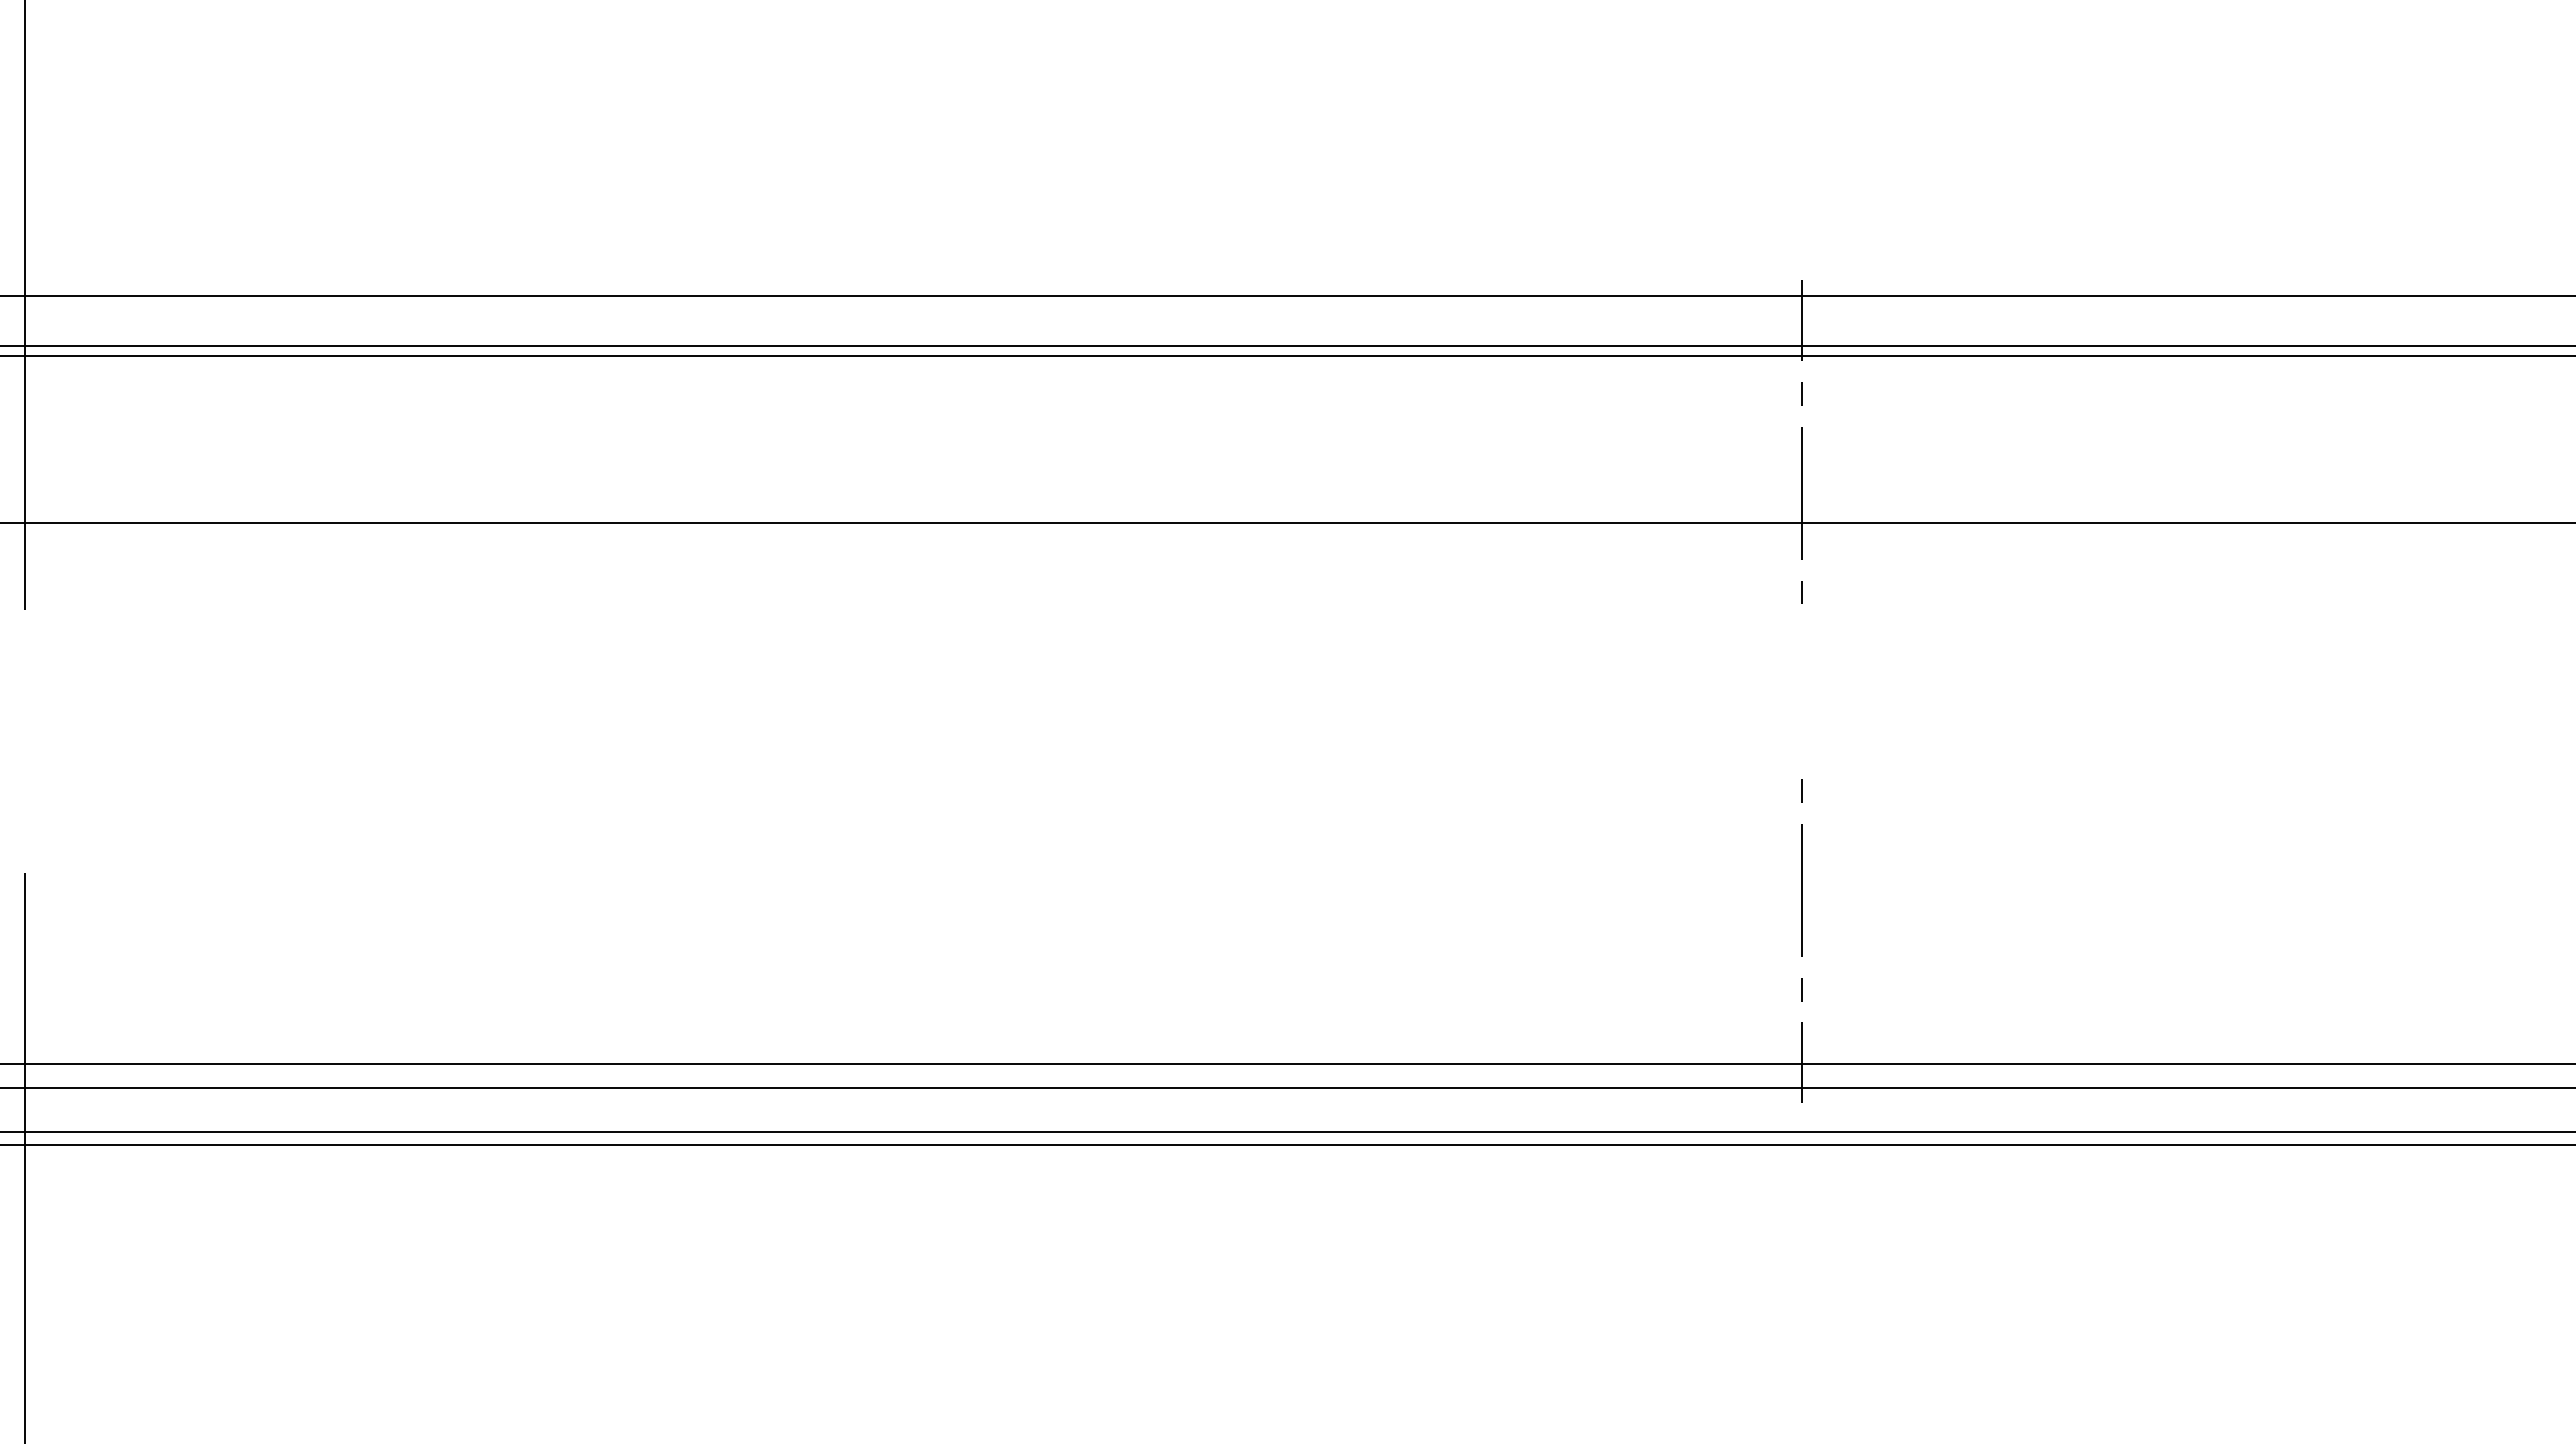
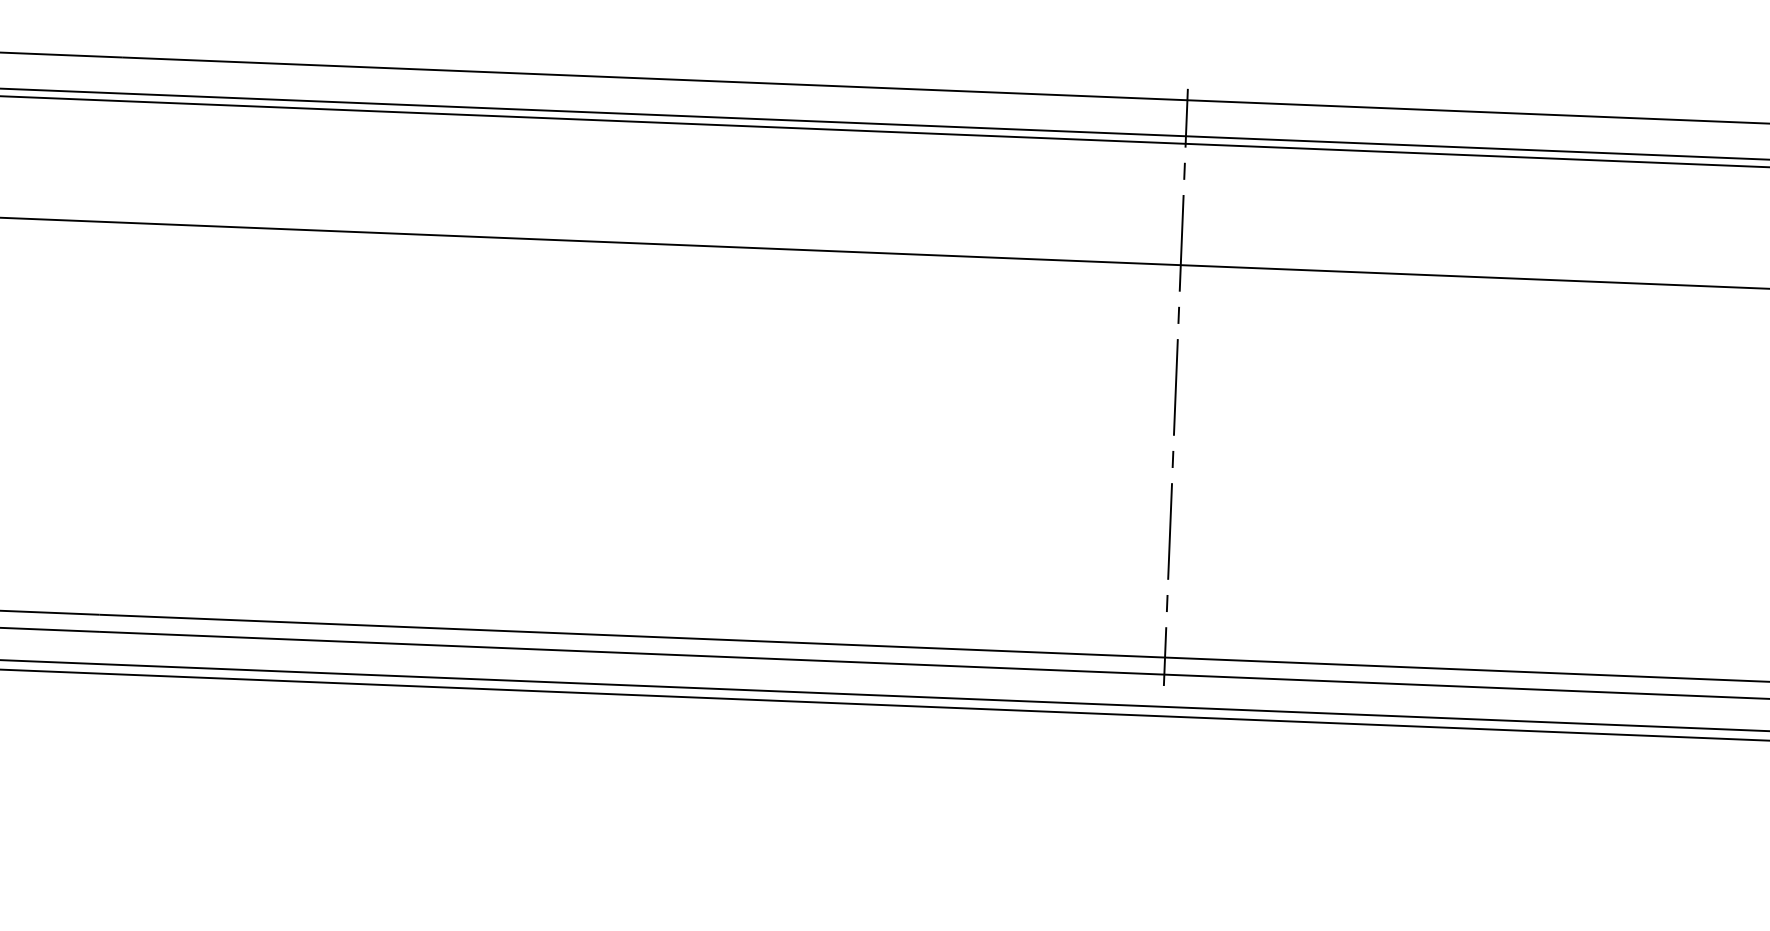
line: (1801, 691) -> (1175, 387), added

